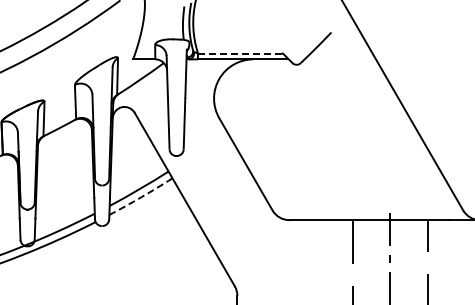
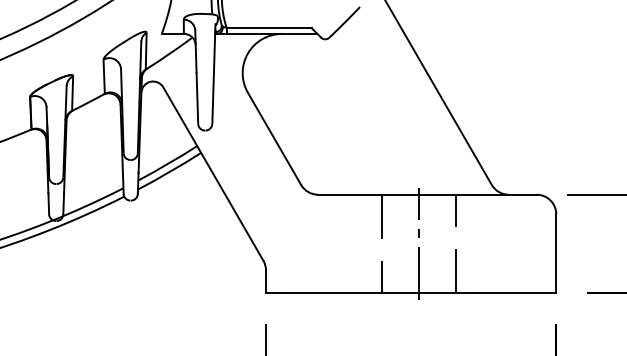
line: (240, 53) -> (269, 28), dashed -> solid
arc: (140, 196) -> (169, 171), dashed -> solid

